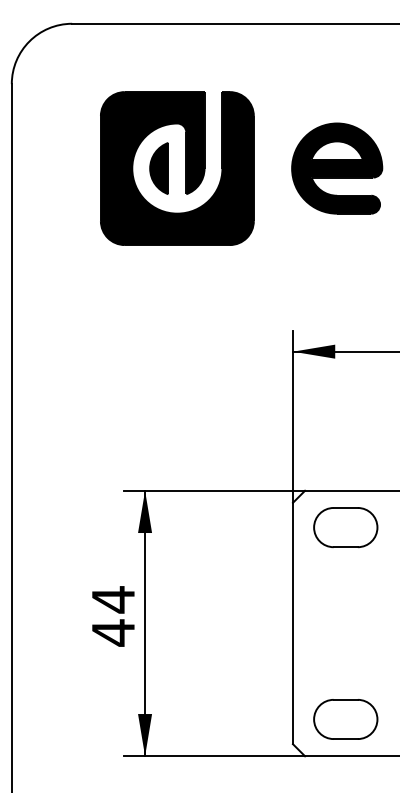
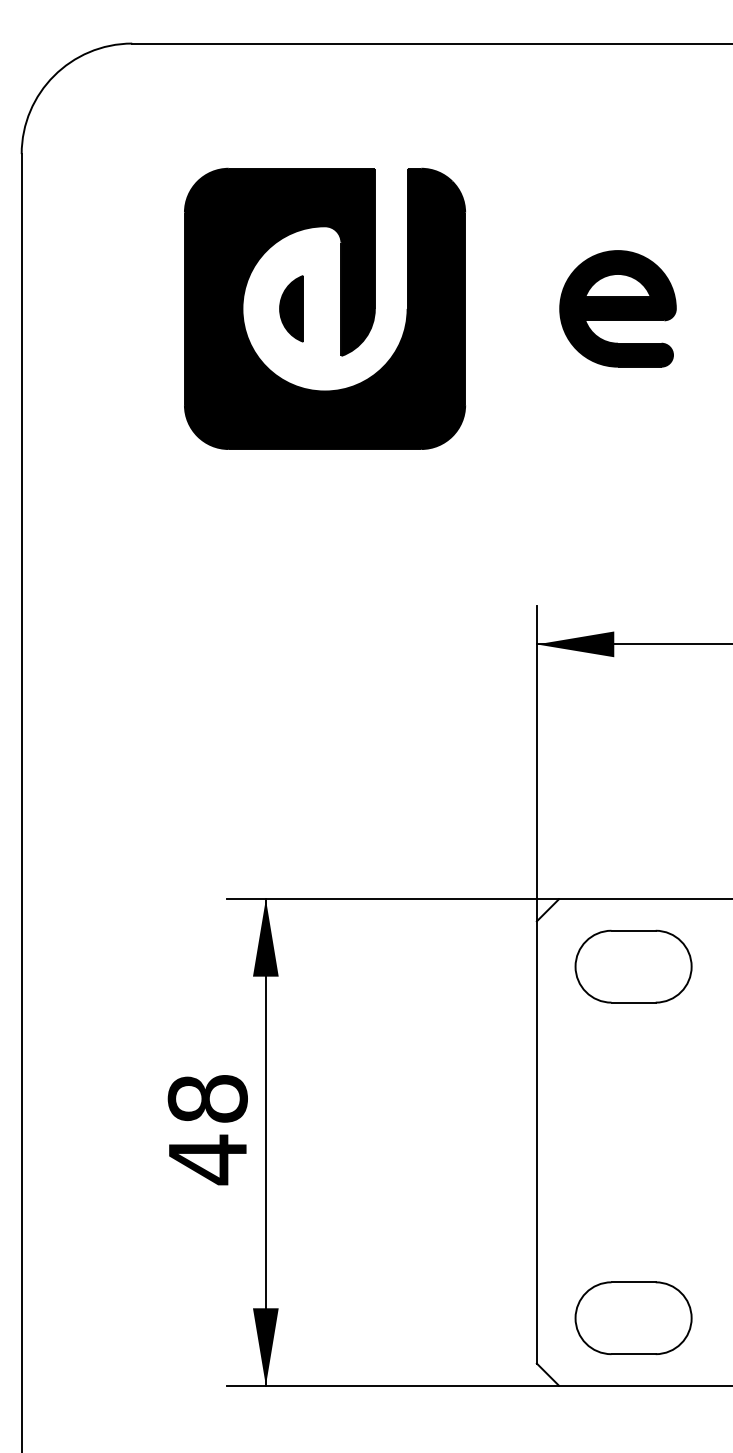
part: (158, 168) -> (290, 308), size x0.7
part: (337, 168) -> (618, 308), size x0.7
text: (113, 599) -> (208, 1098), 44 -> 48

